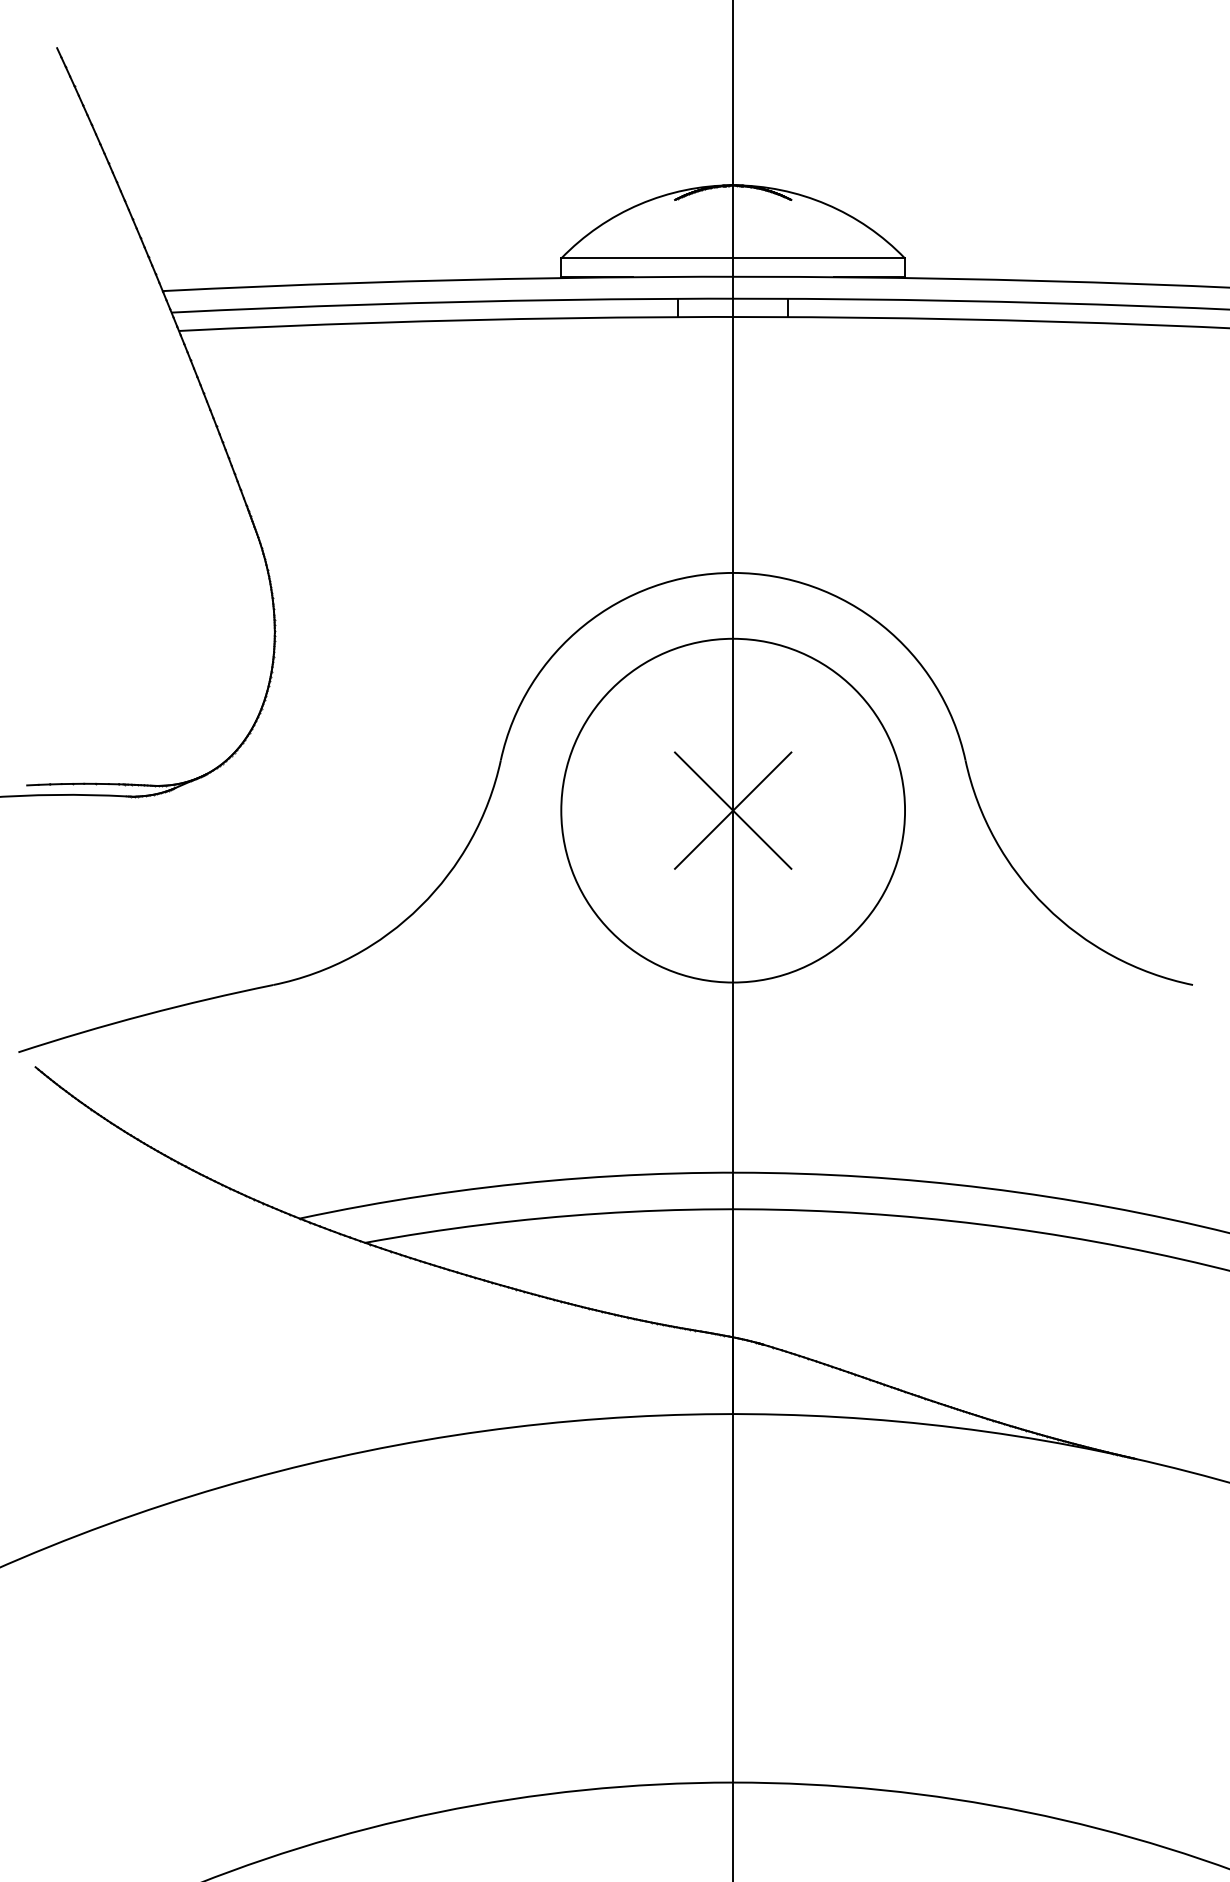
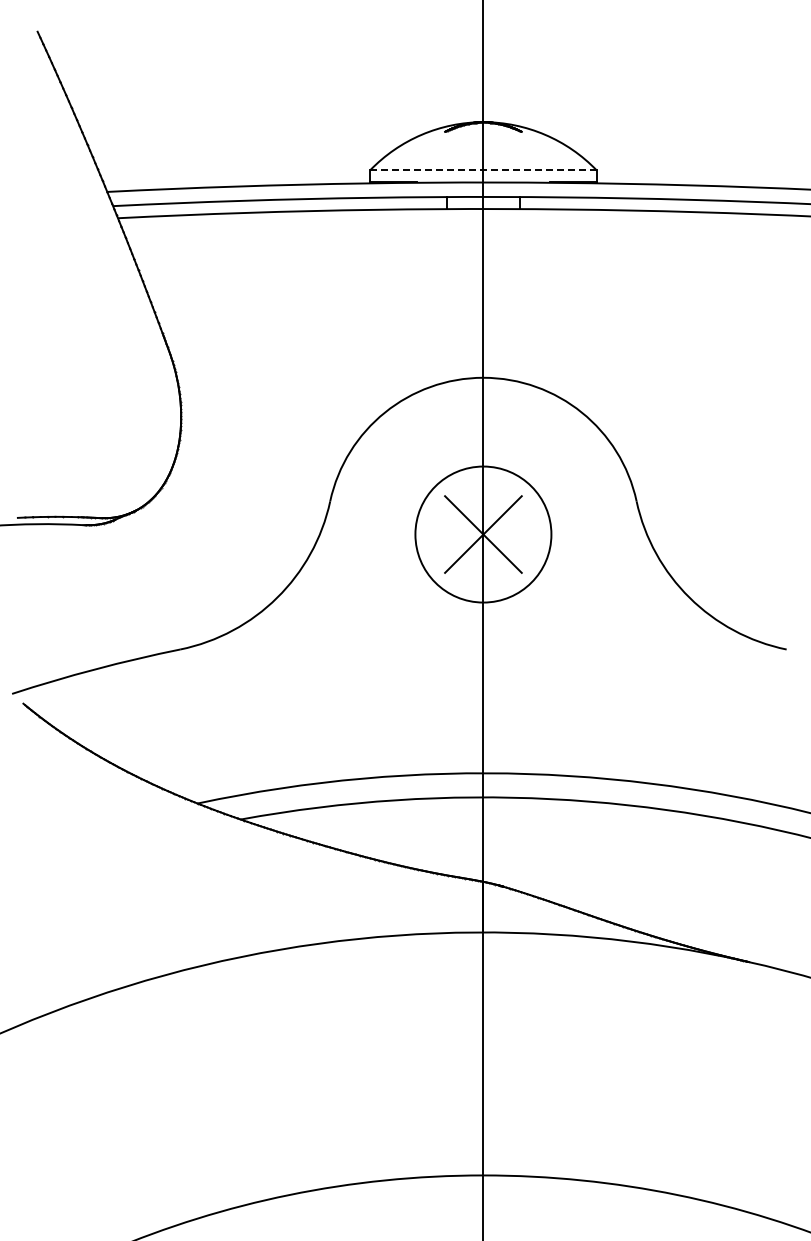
line: (733, 258) -> (483, 170), solid -> dashed
circle: (733, 810) -> (483, 534), size x0.6

